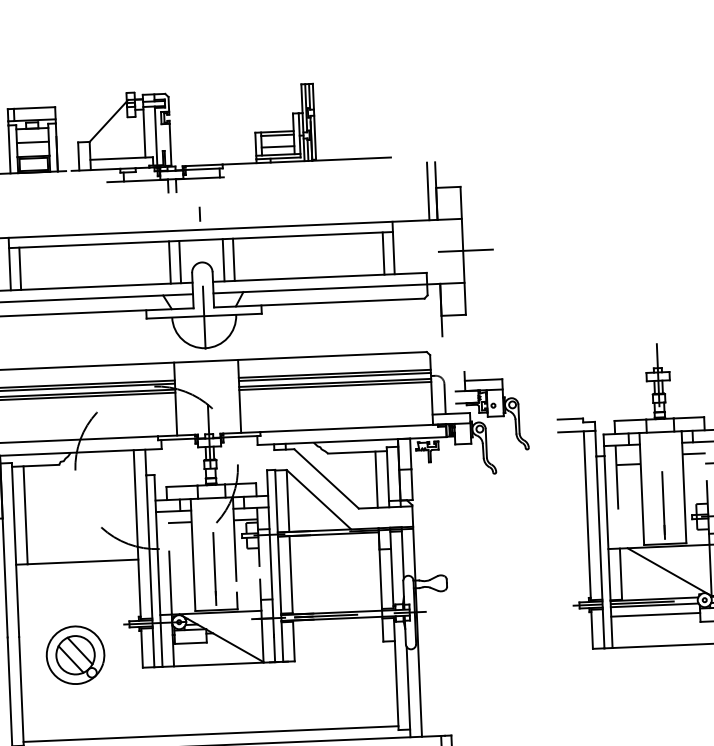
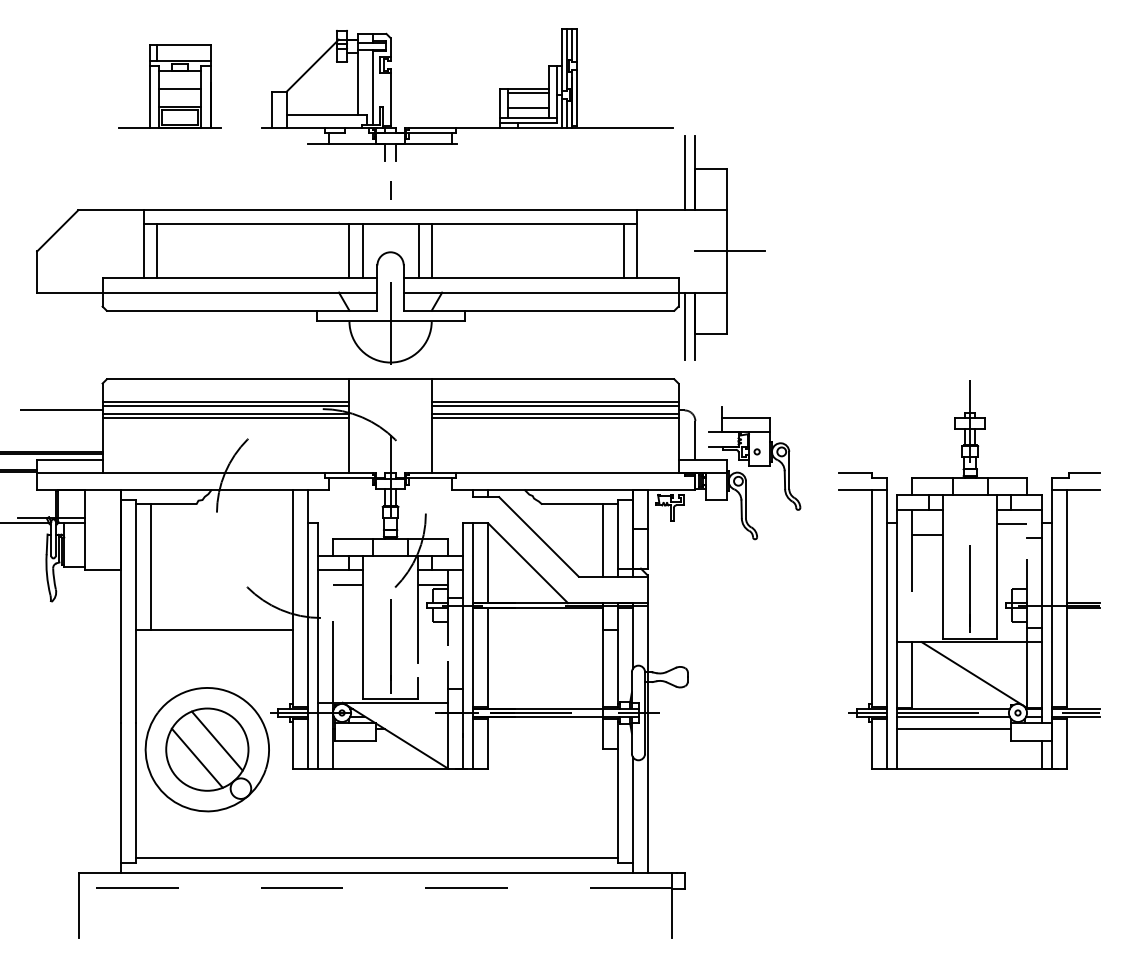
part: (255, 137) -> (499, 94), moved
line: (432, 310) -> (684, 326), added
part: (75, 655) -> (206, 749), size x1.67

